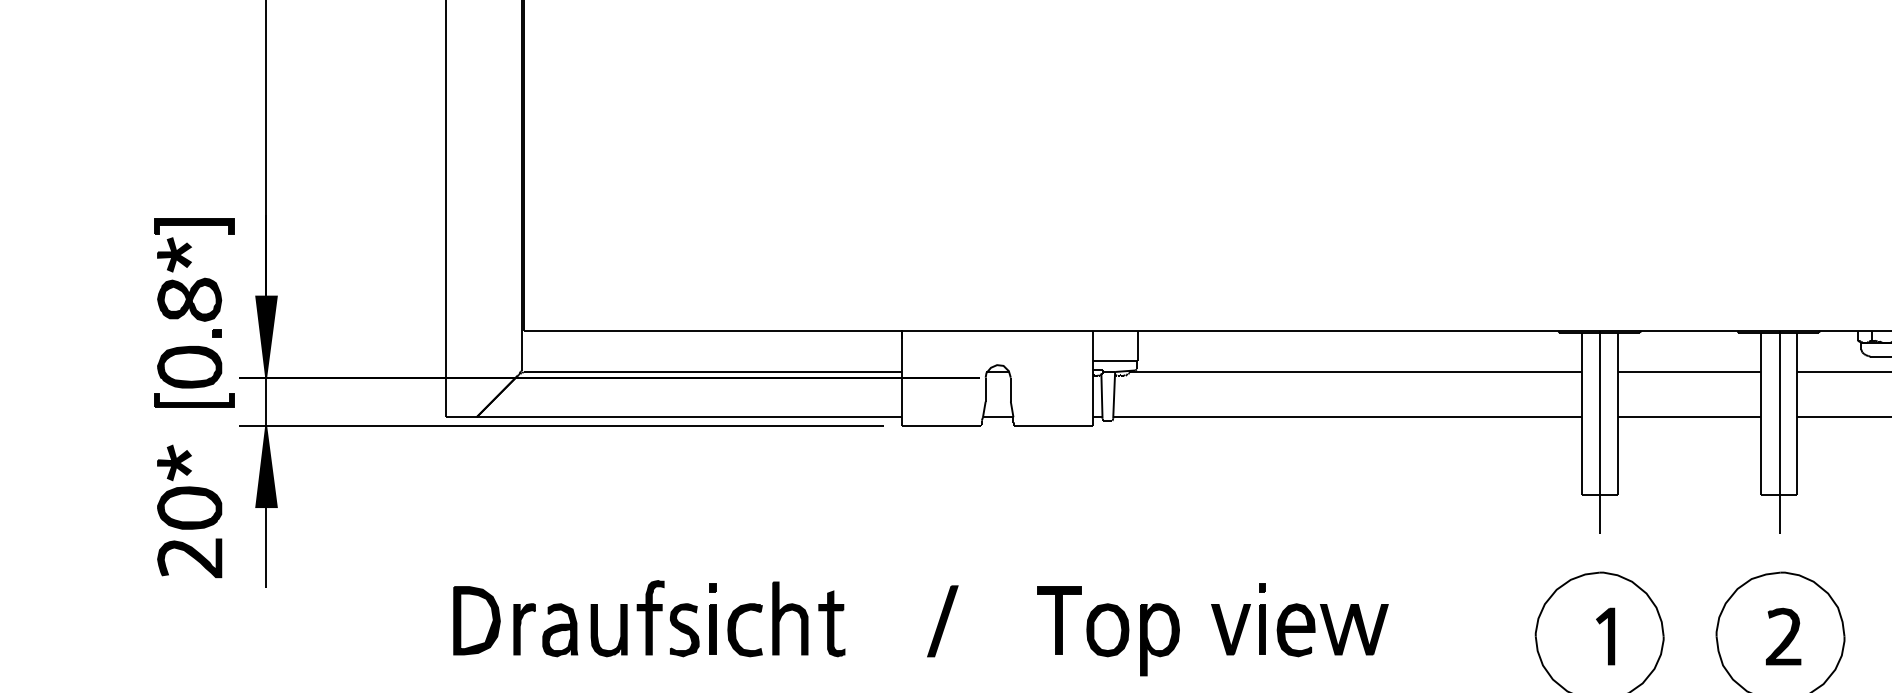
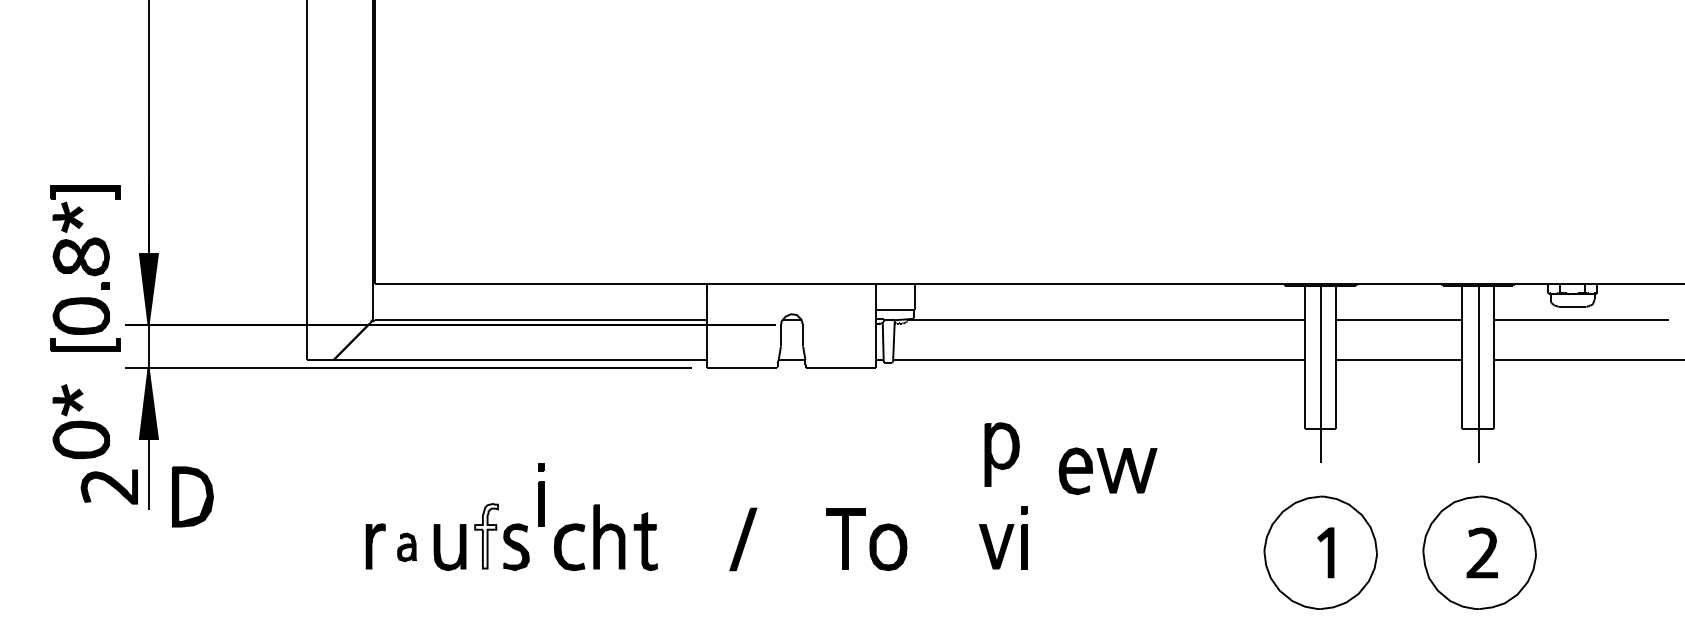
part: (188, 557) -> (108, 486), moved
fill: (650, 616) -> (486, 535), removed
part: (713, 619) -> (541, 494), moved
part: (476, 620) -> (192, 496), moved
part: (1332, 629) -> (1107, 470), moved
part: (559, 630) -> (406, 547), size x0.6
part: (1159, 639) -> (1001, 454), moved

